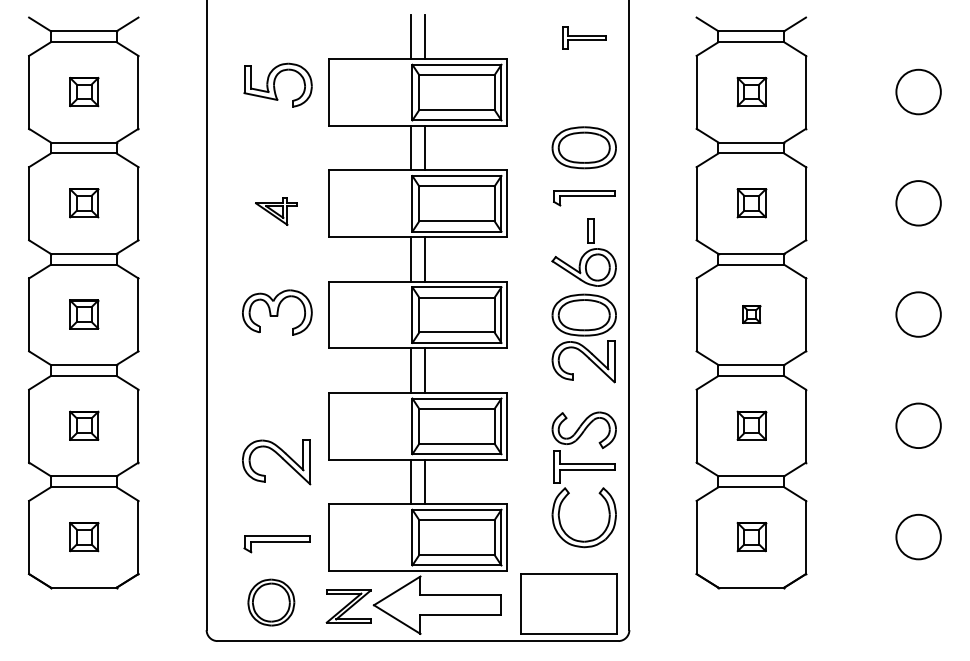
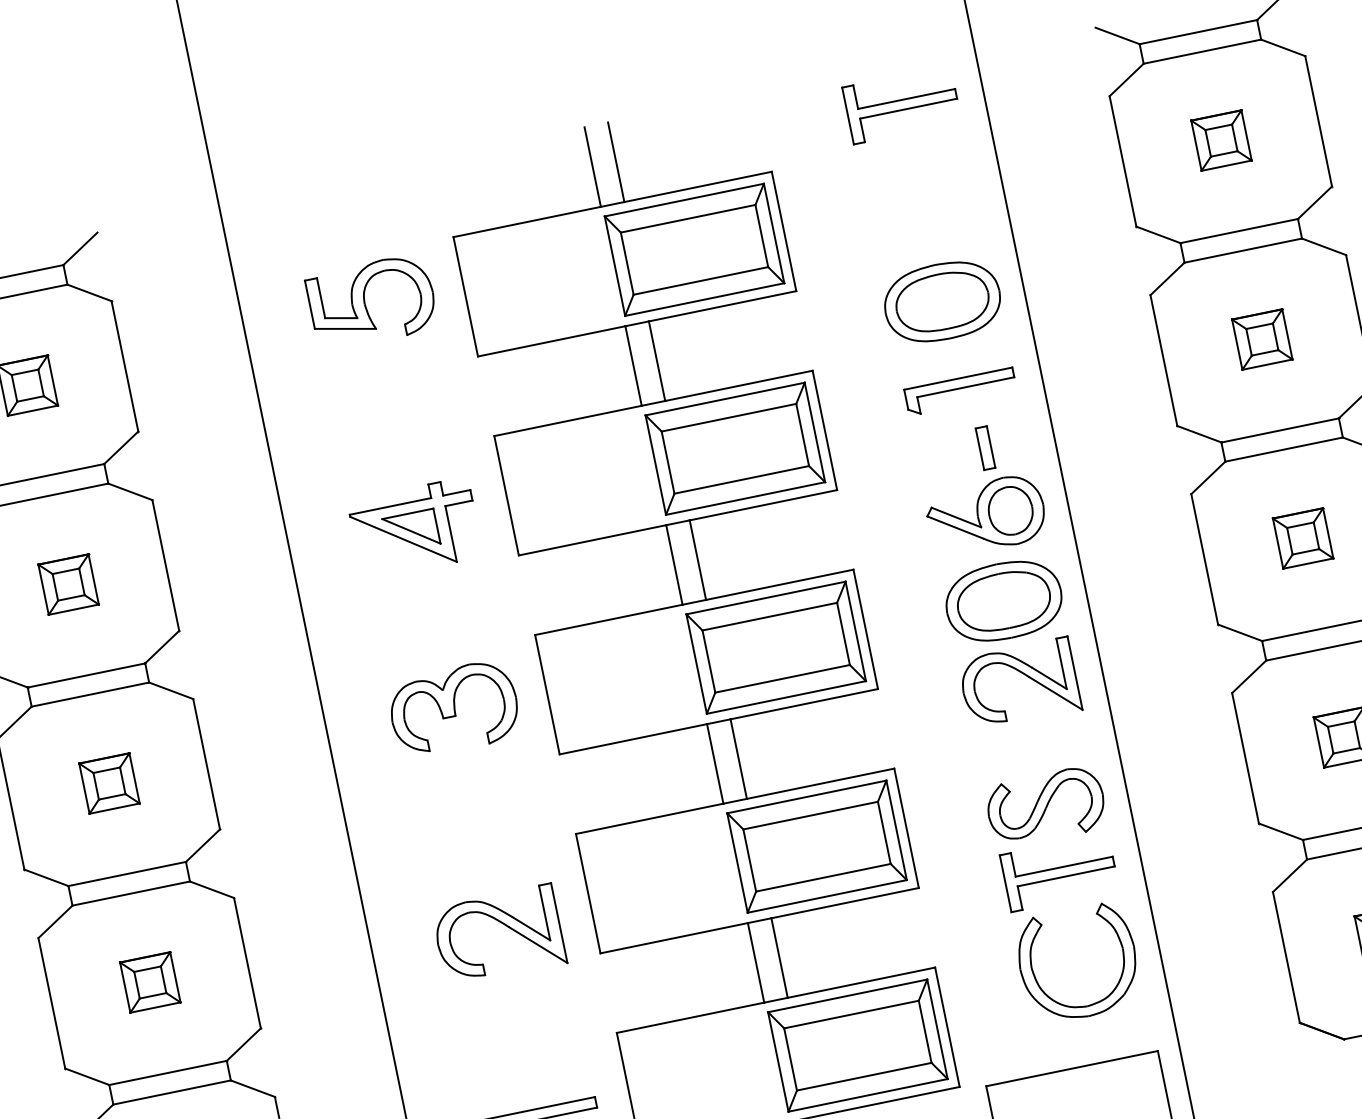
part: (584, 37) -> (902, 104), size x1.43
part: (275, 211) -> (413, 529), size x1.67
part: (751, 314) -> (1302, 538), size x1.67
part: (280, 457) -> (504, 925), moved

